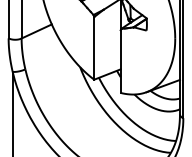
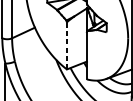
line: (94, 47) -> (67, 45), solid -> dashed

